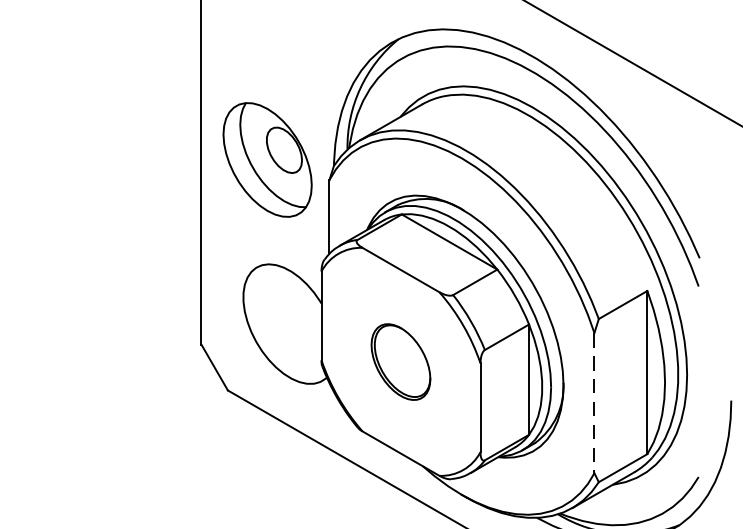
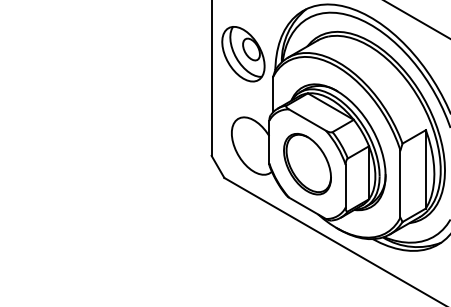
part: (267, 160) -> (243, 54), moved
part: (400, 362) -> (307, 164), size x1.67
line: (594, 404) -> (400, 184), dashed -> solid

